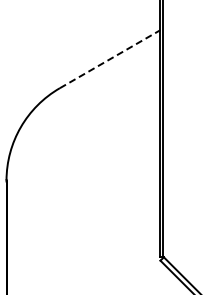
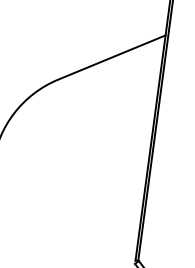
line: (110, 58) -> (112, 56), dashed -> solid

